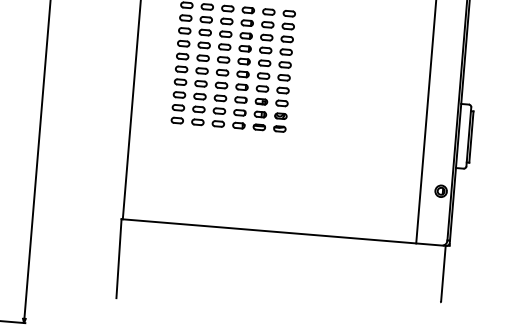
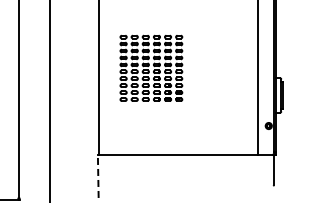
line: (119, 258) -> (98, 176), solid -> dashed

